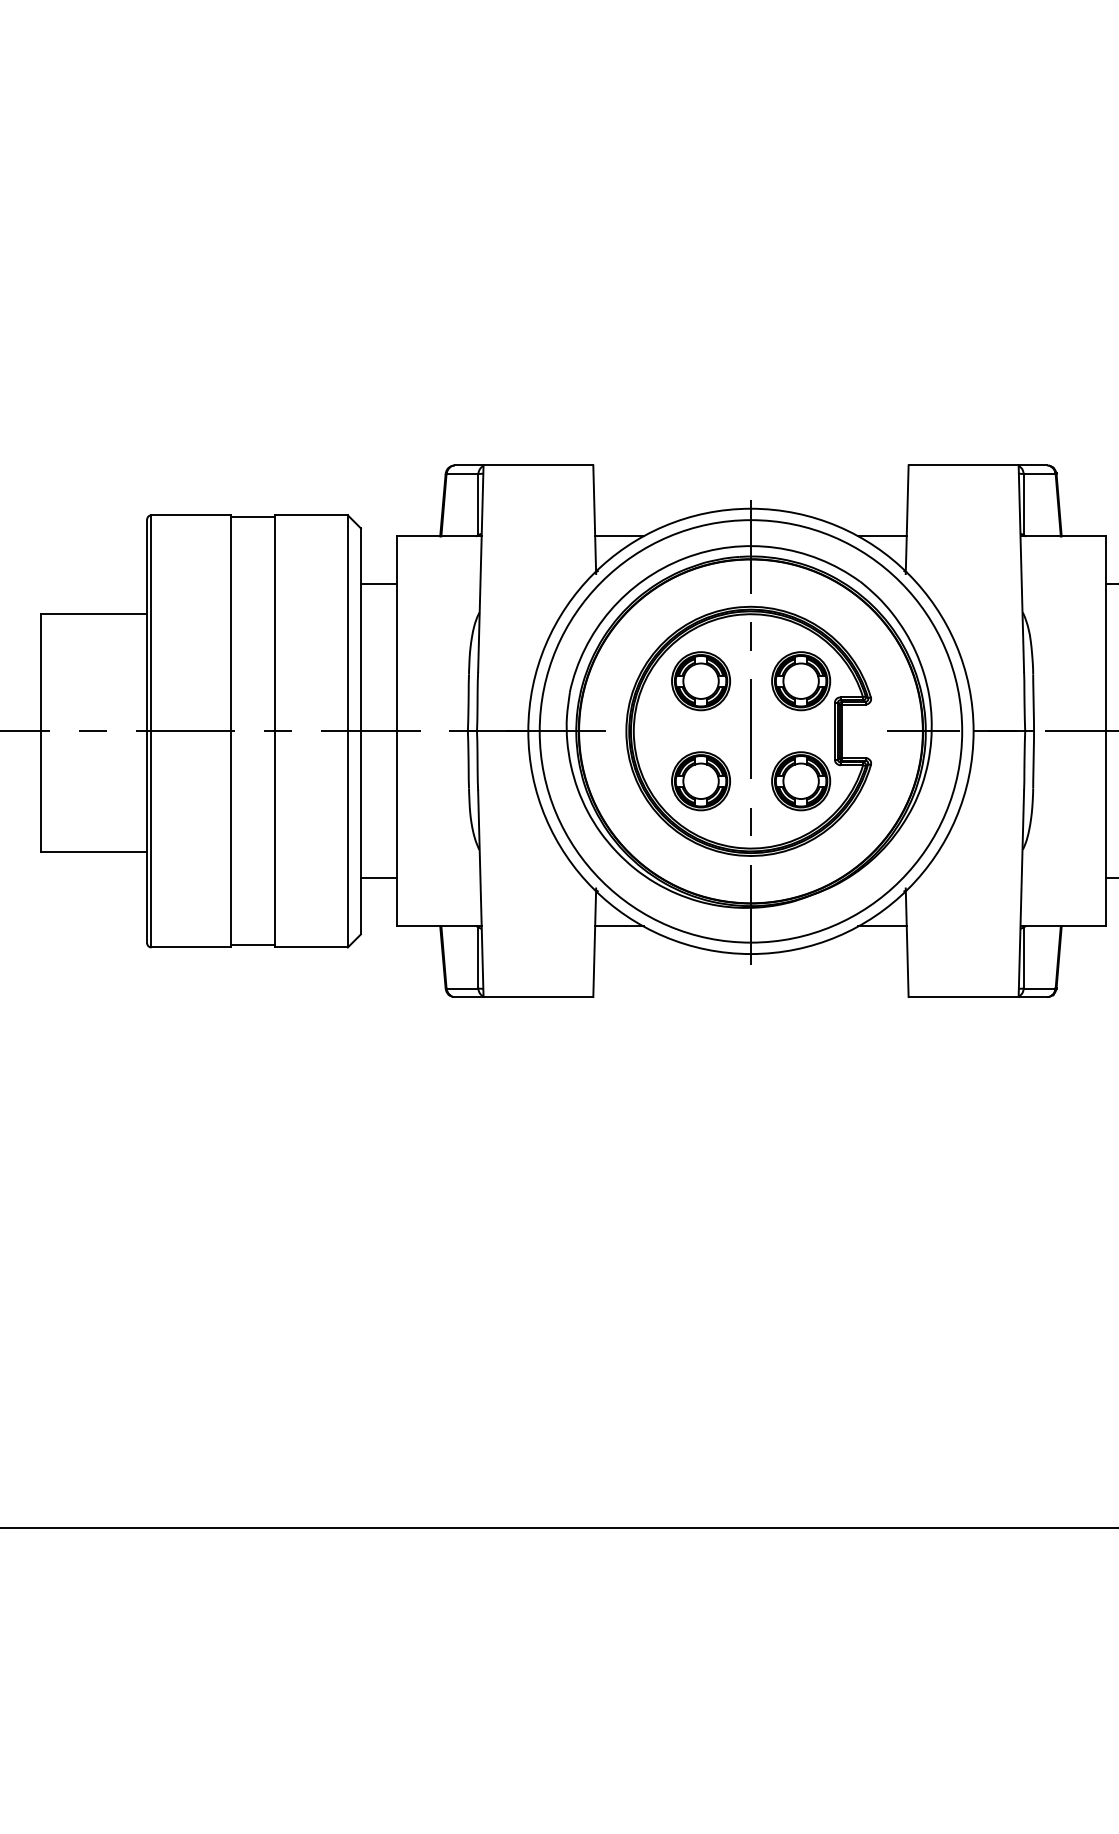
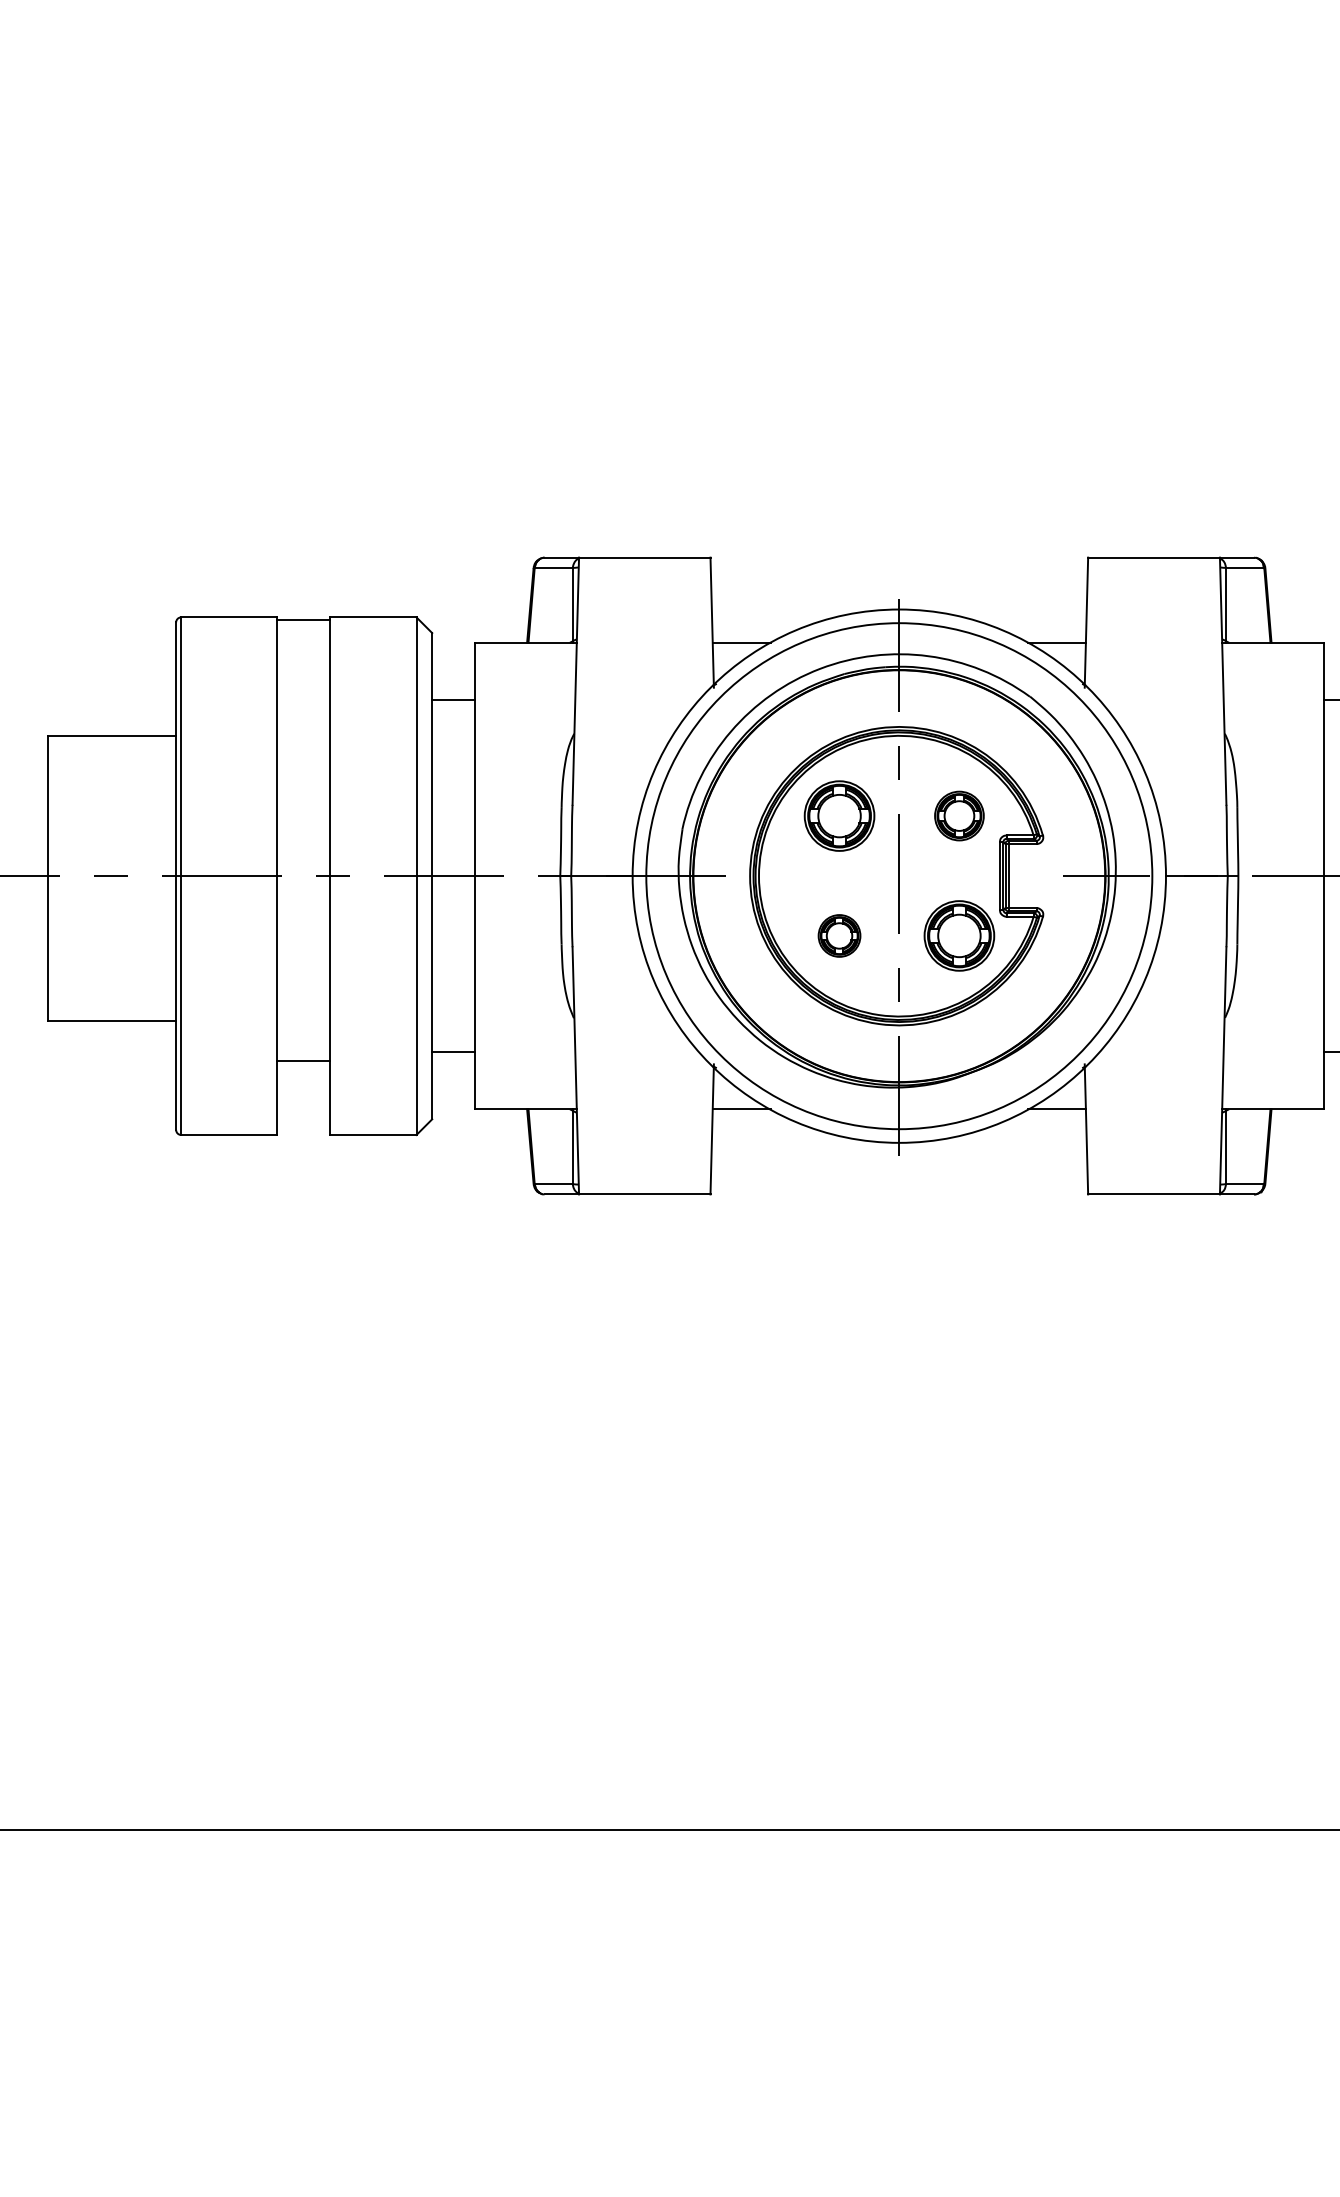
part: (801, 680) -> (959, 815), size x0.7
part: (701, 780) -> (839, 935), size x0.6
line: (252, 945) -> (302, 1061), moved

